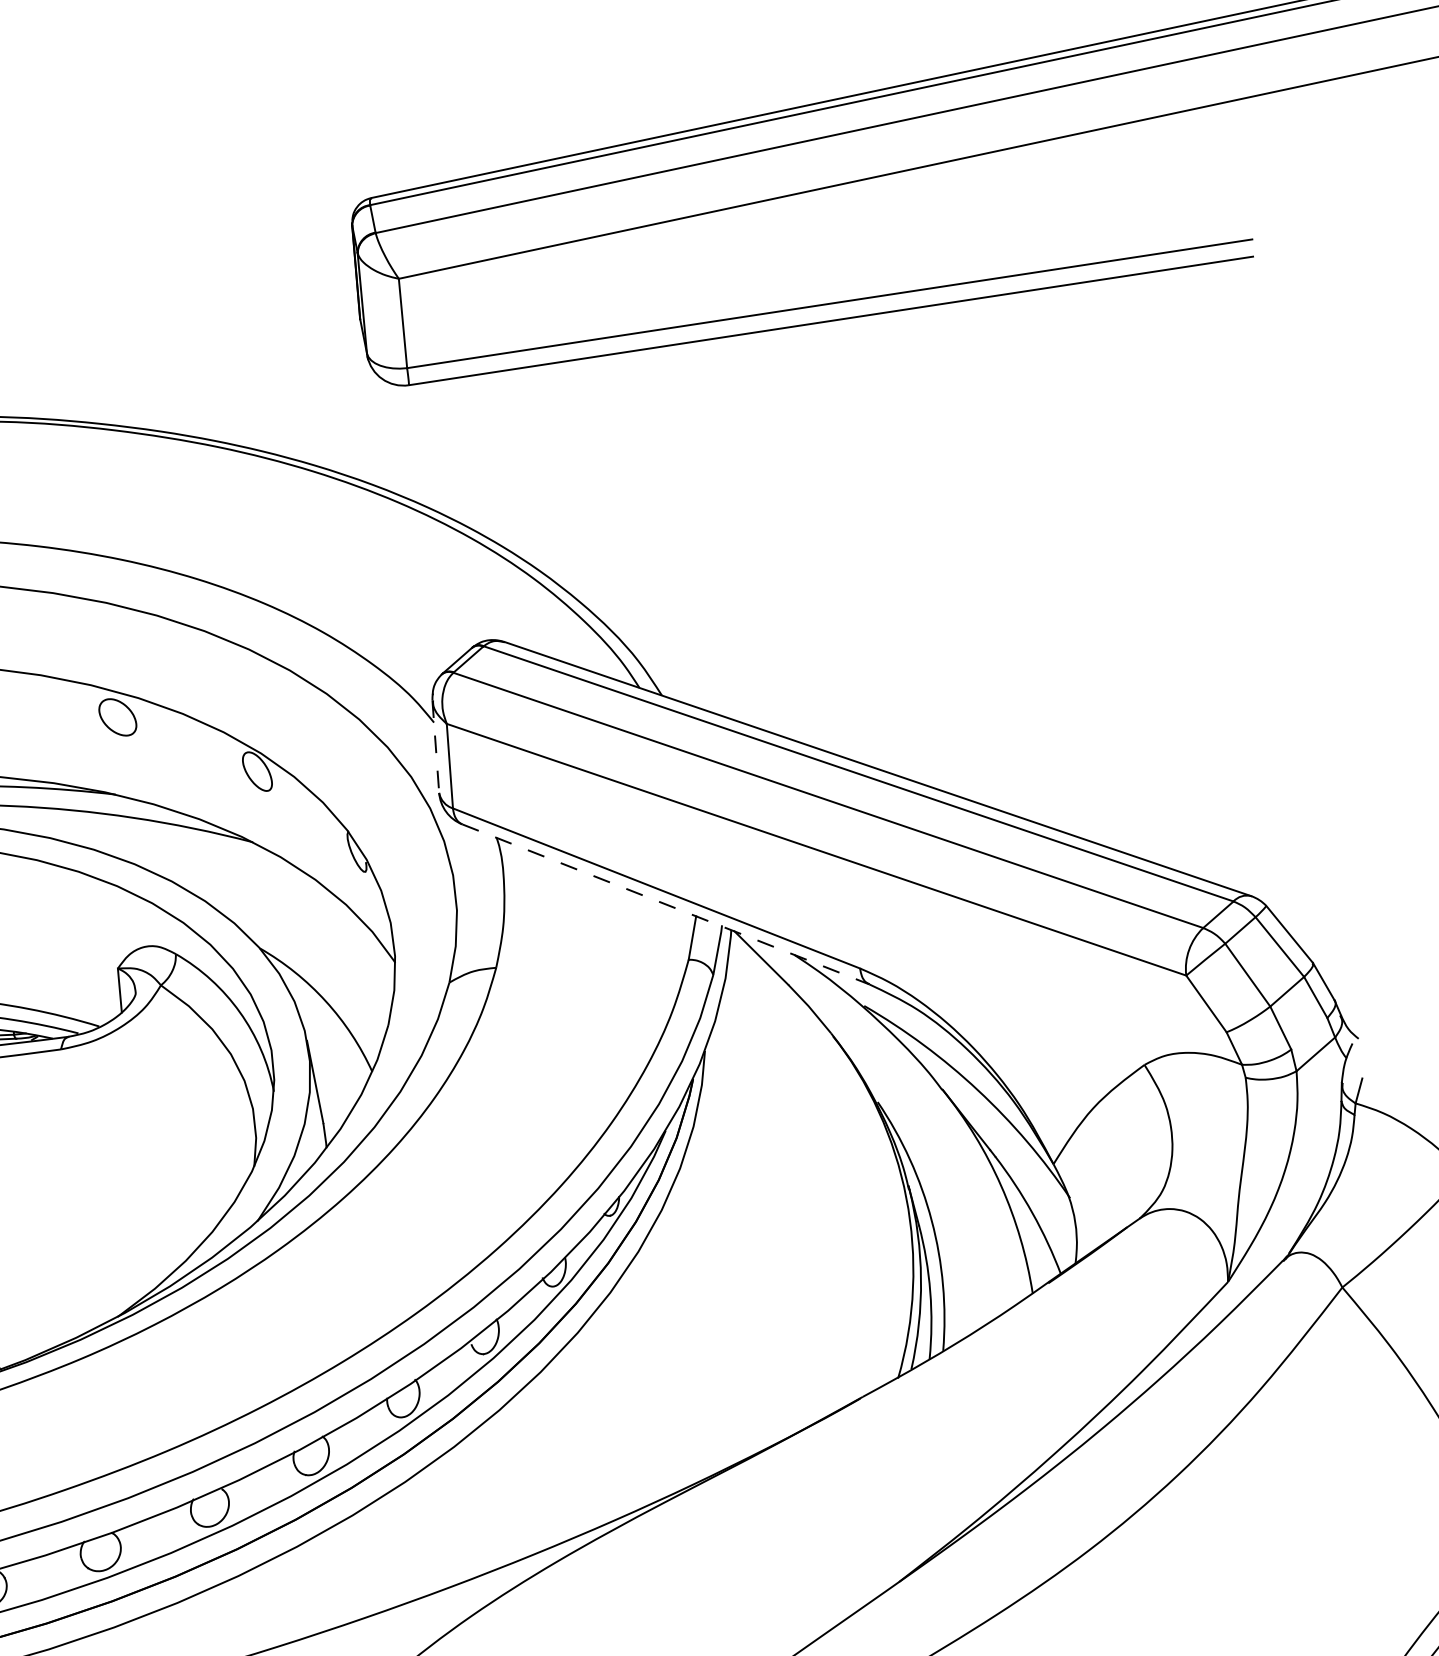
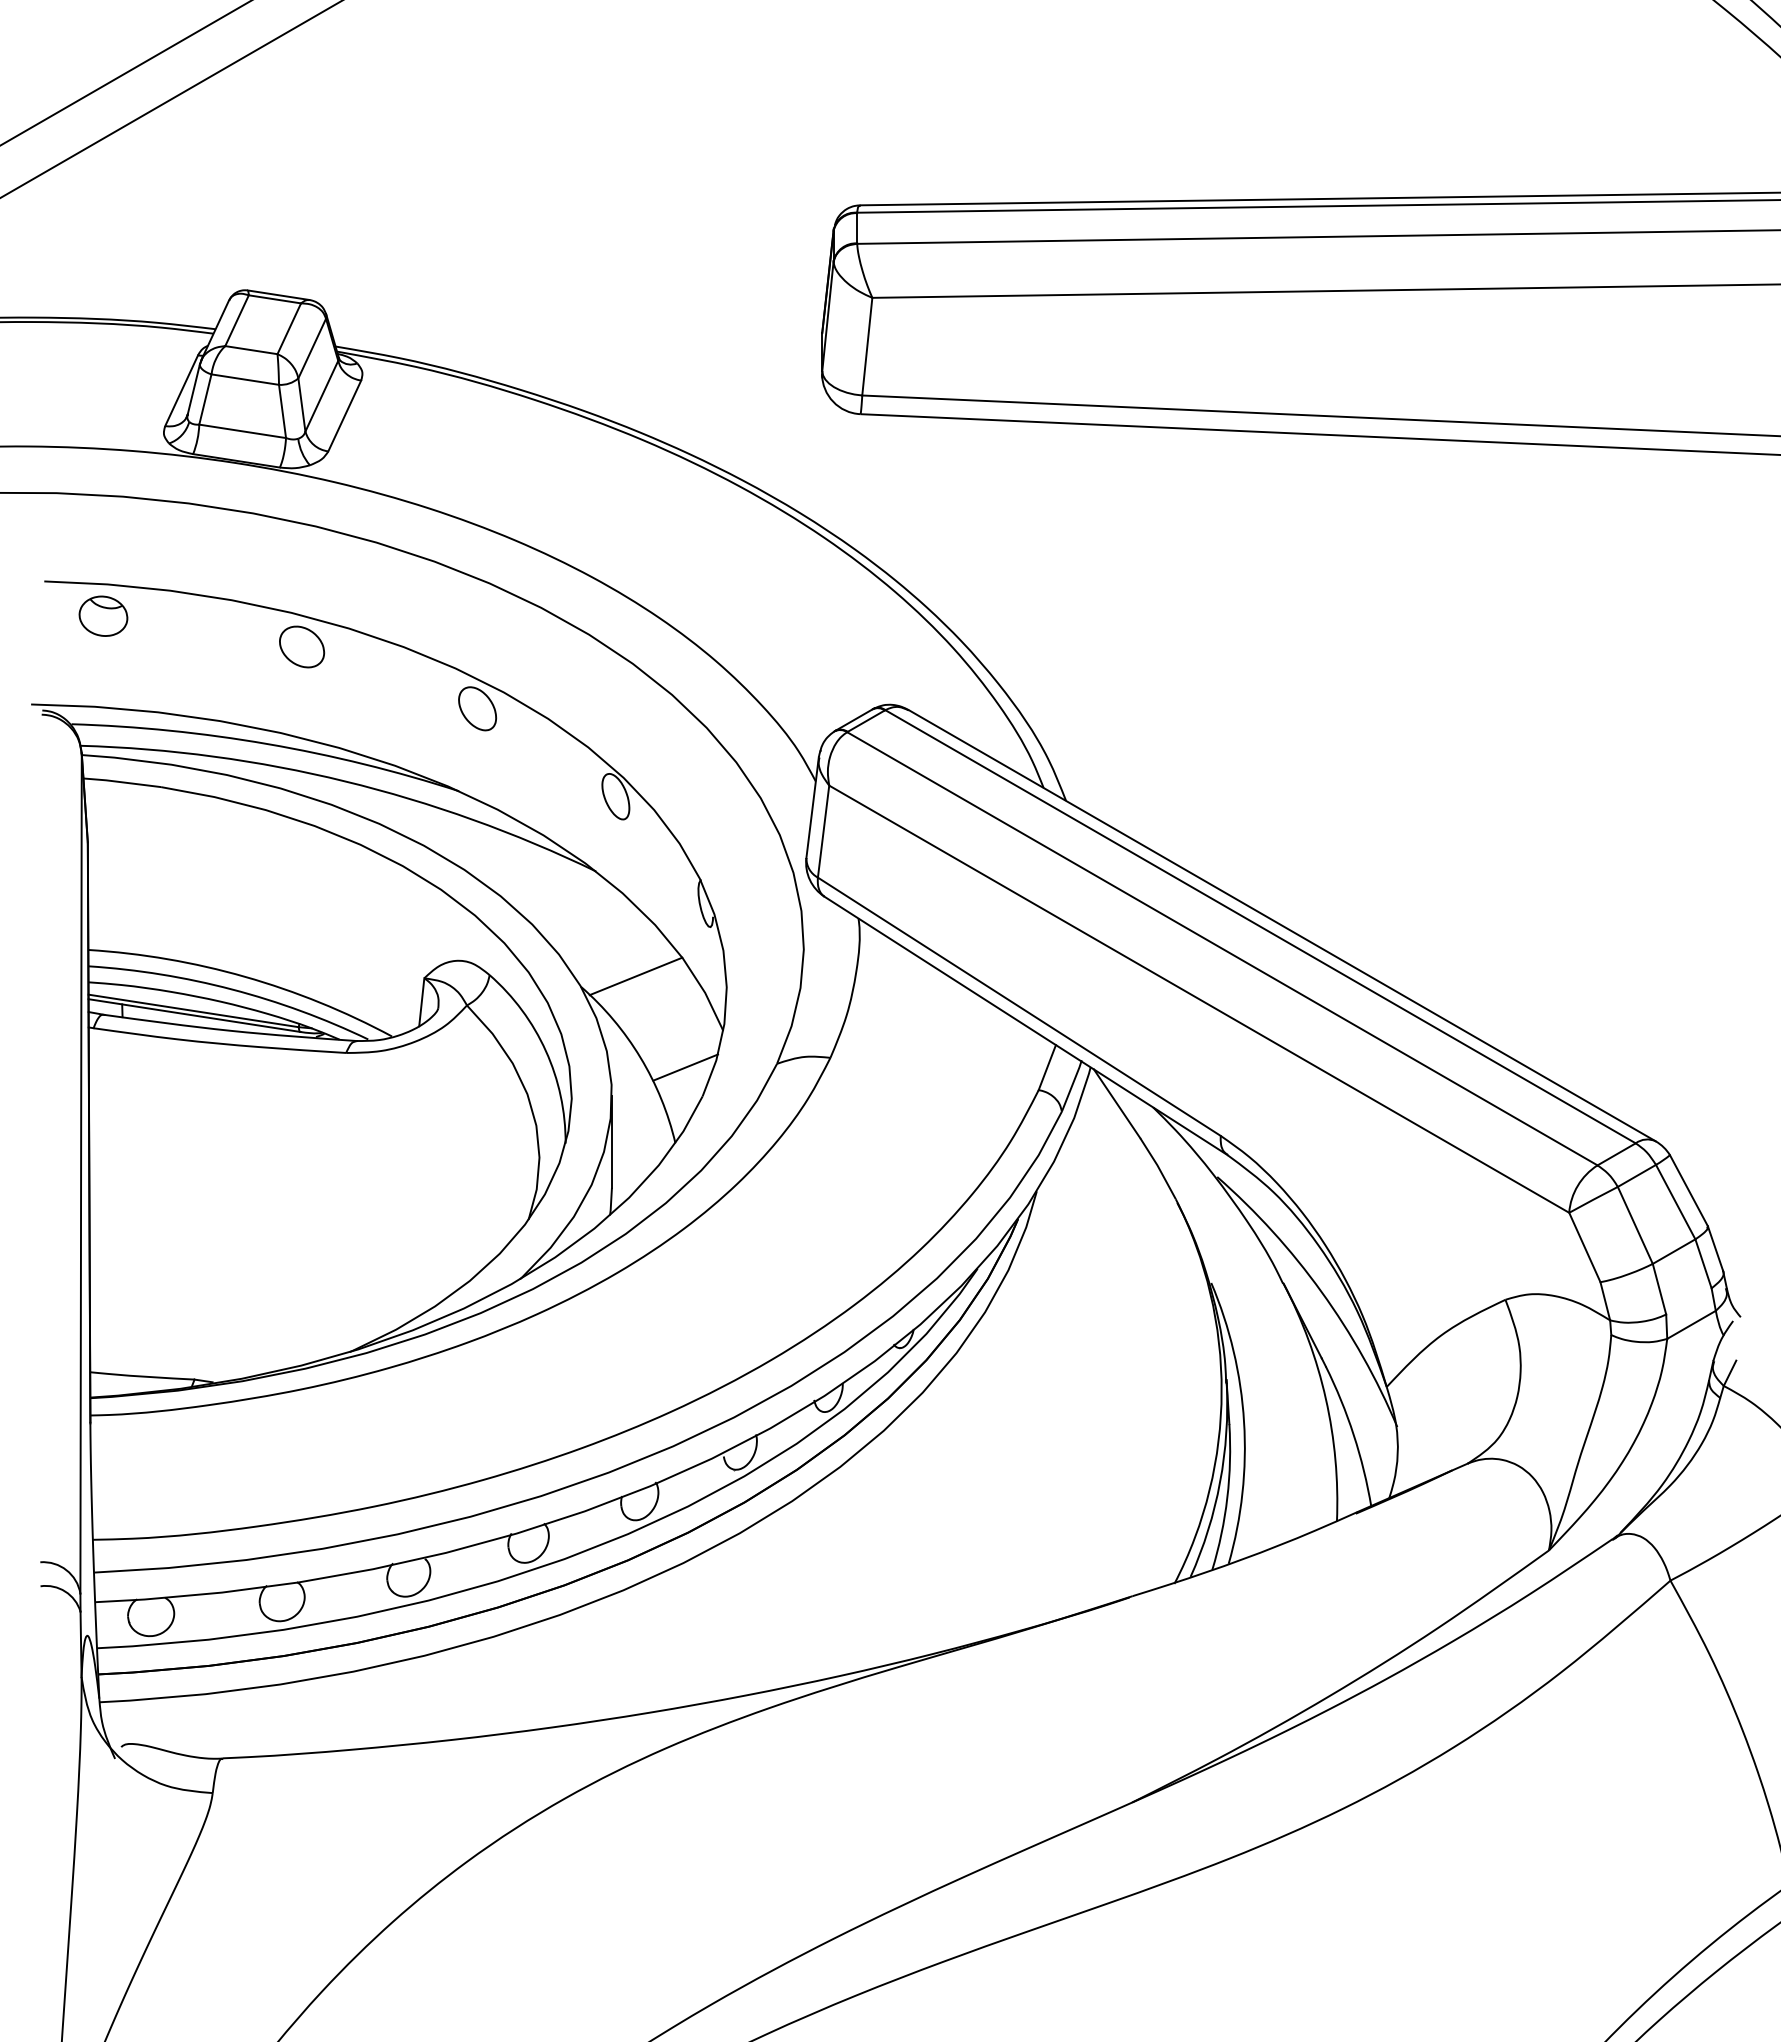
line: (435, 746) -> (812, 807), dashed -> solid
line: (666, 904) -> (1026, 1026), dashed -> solid
line: (306, 929) -> (635, 976), added
line: (367, 1002) -> (685, 1067), added

